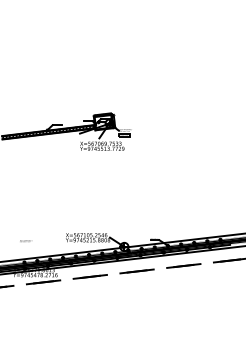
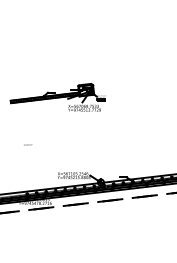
text: (26, 241) -> (28, 145), moved

